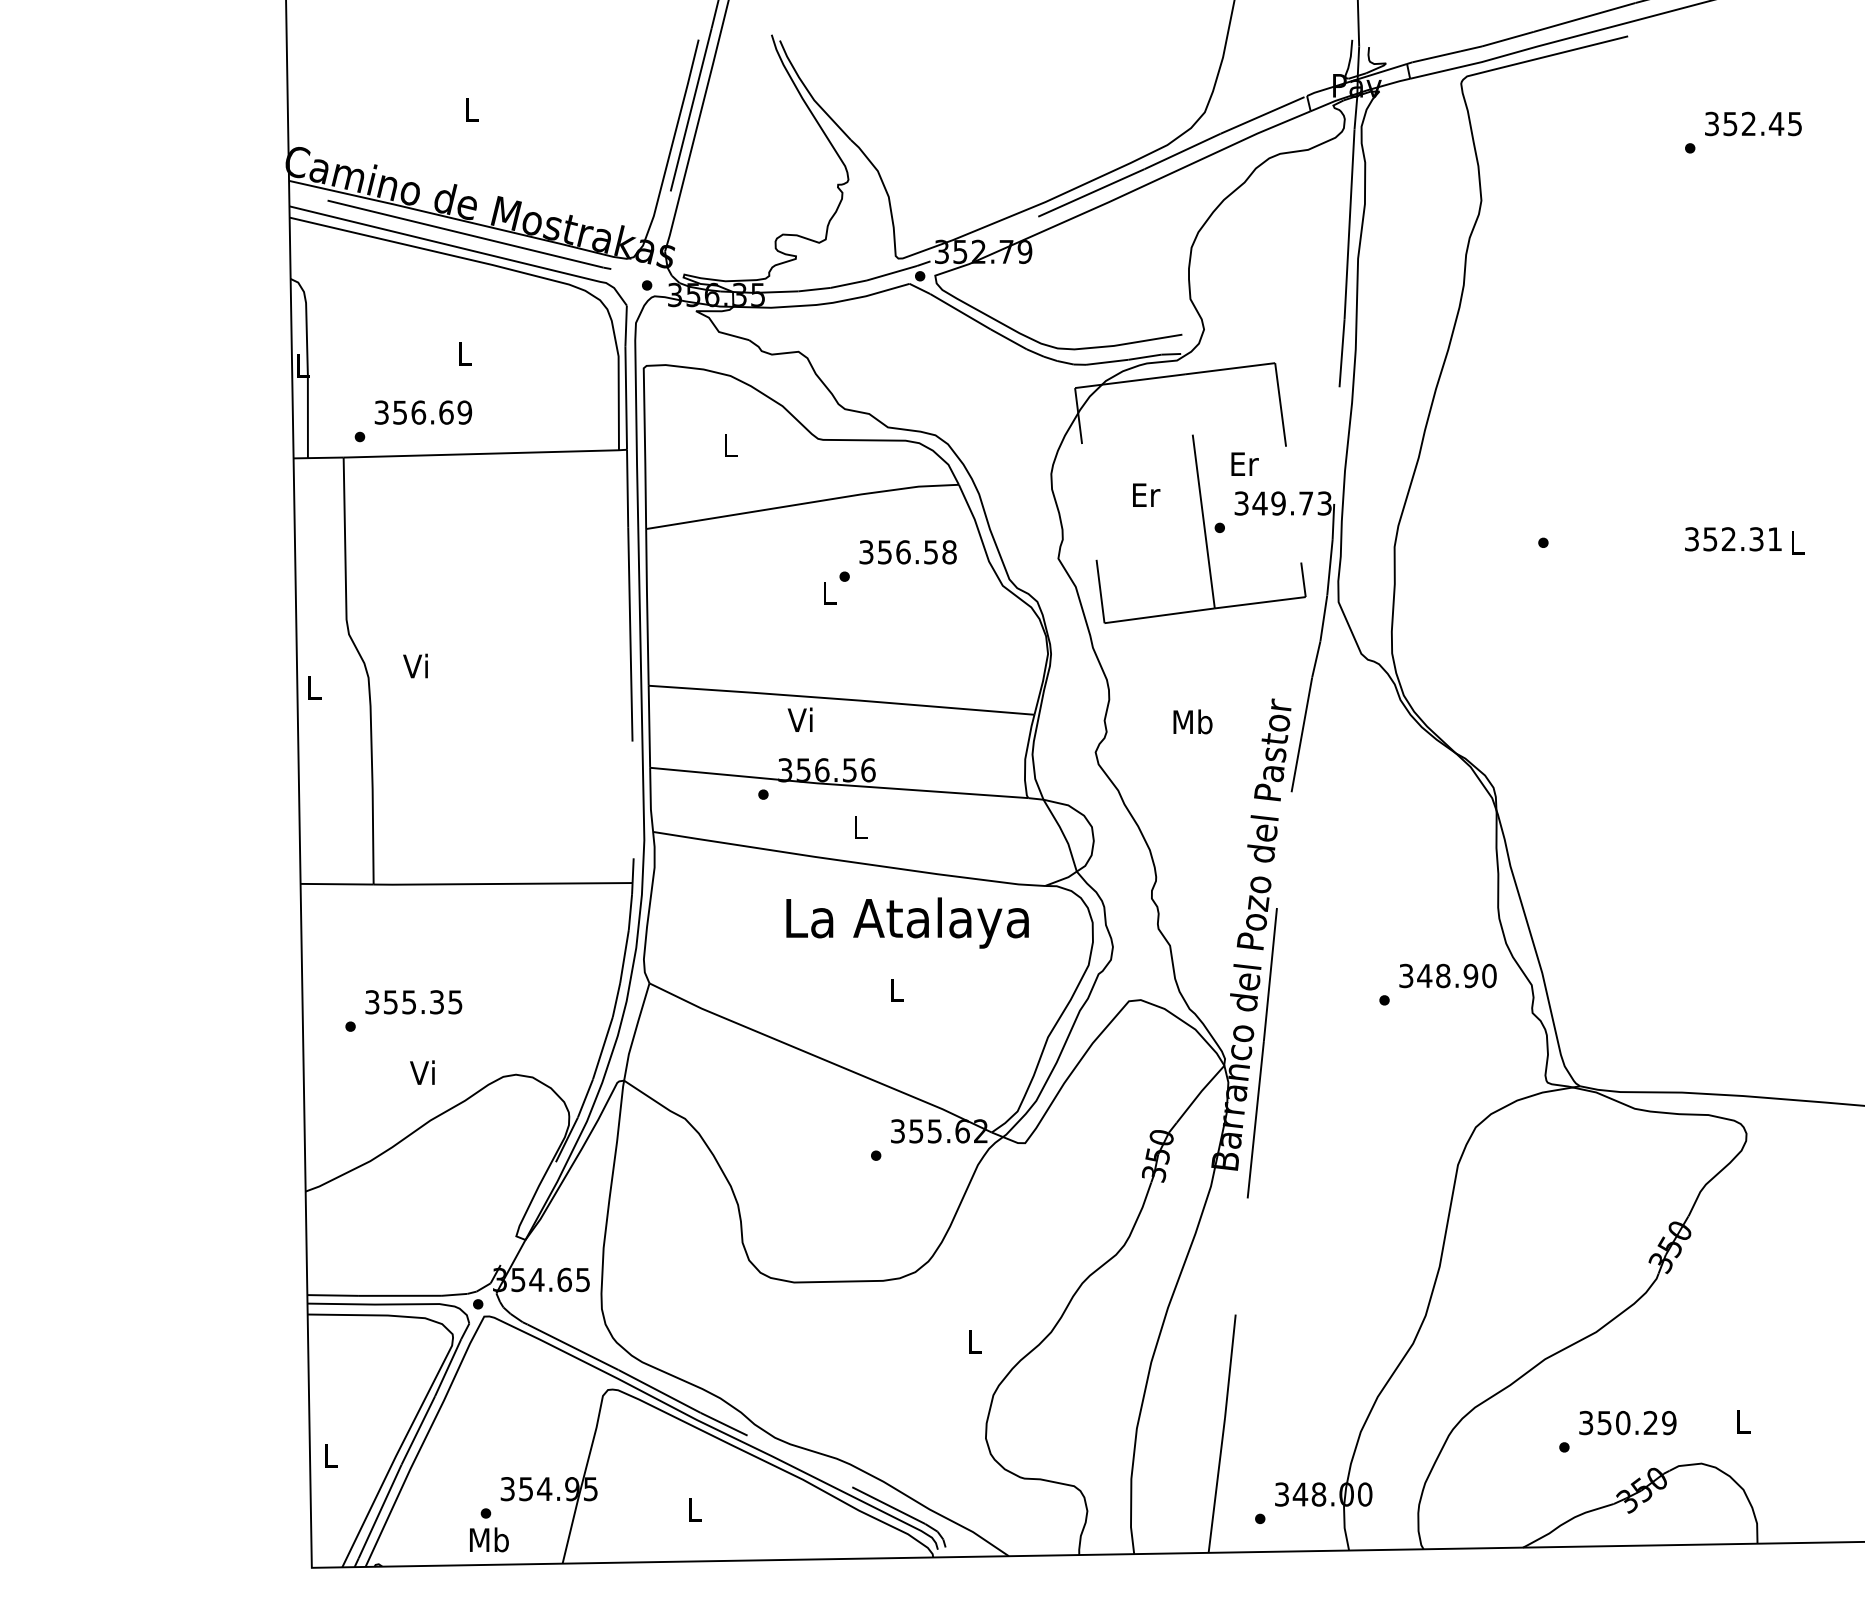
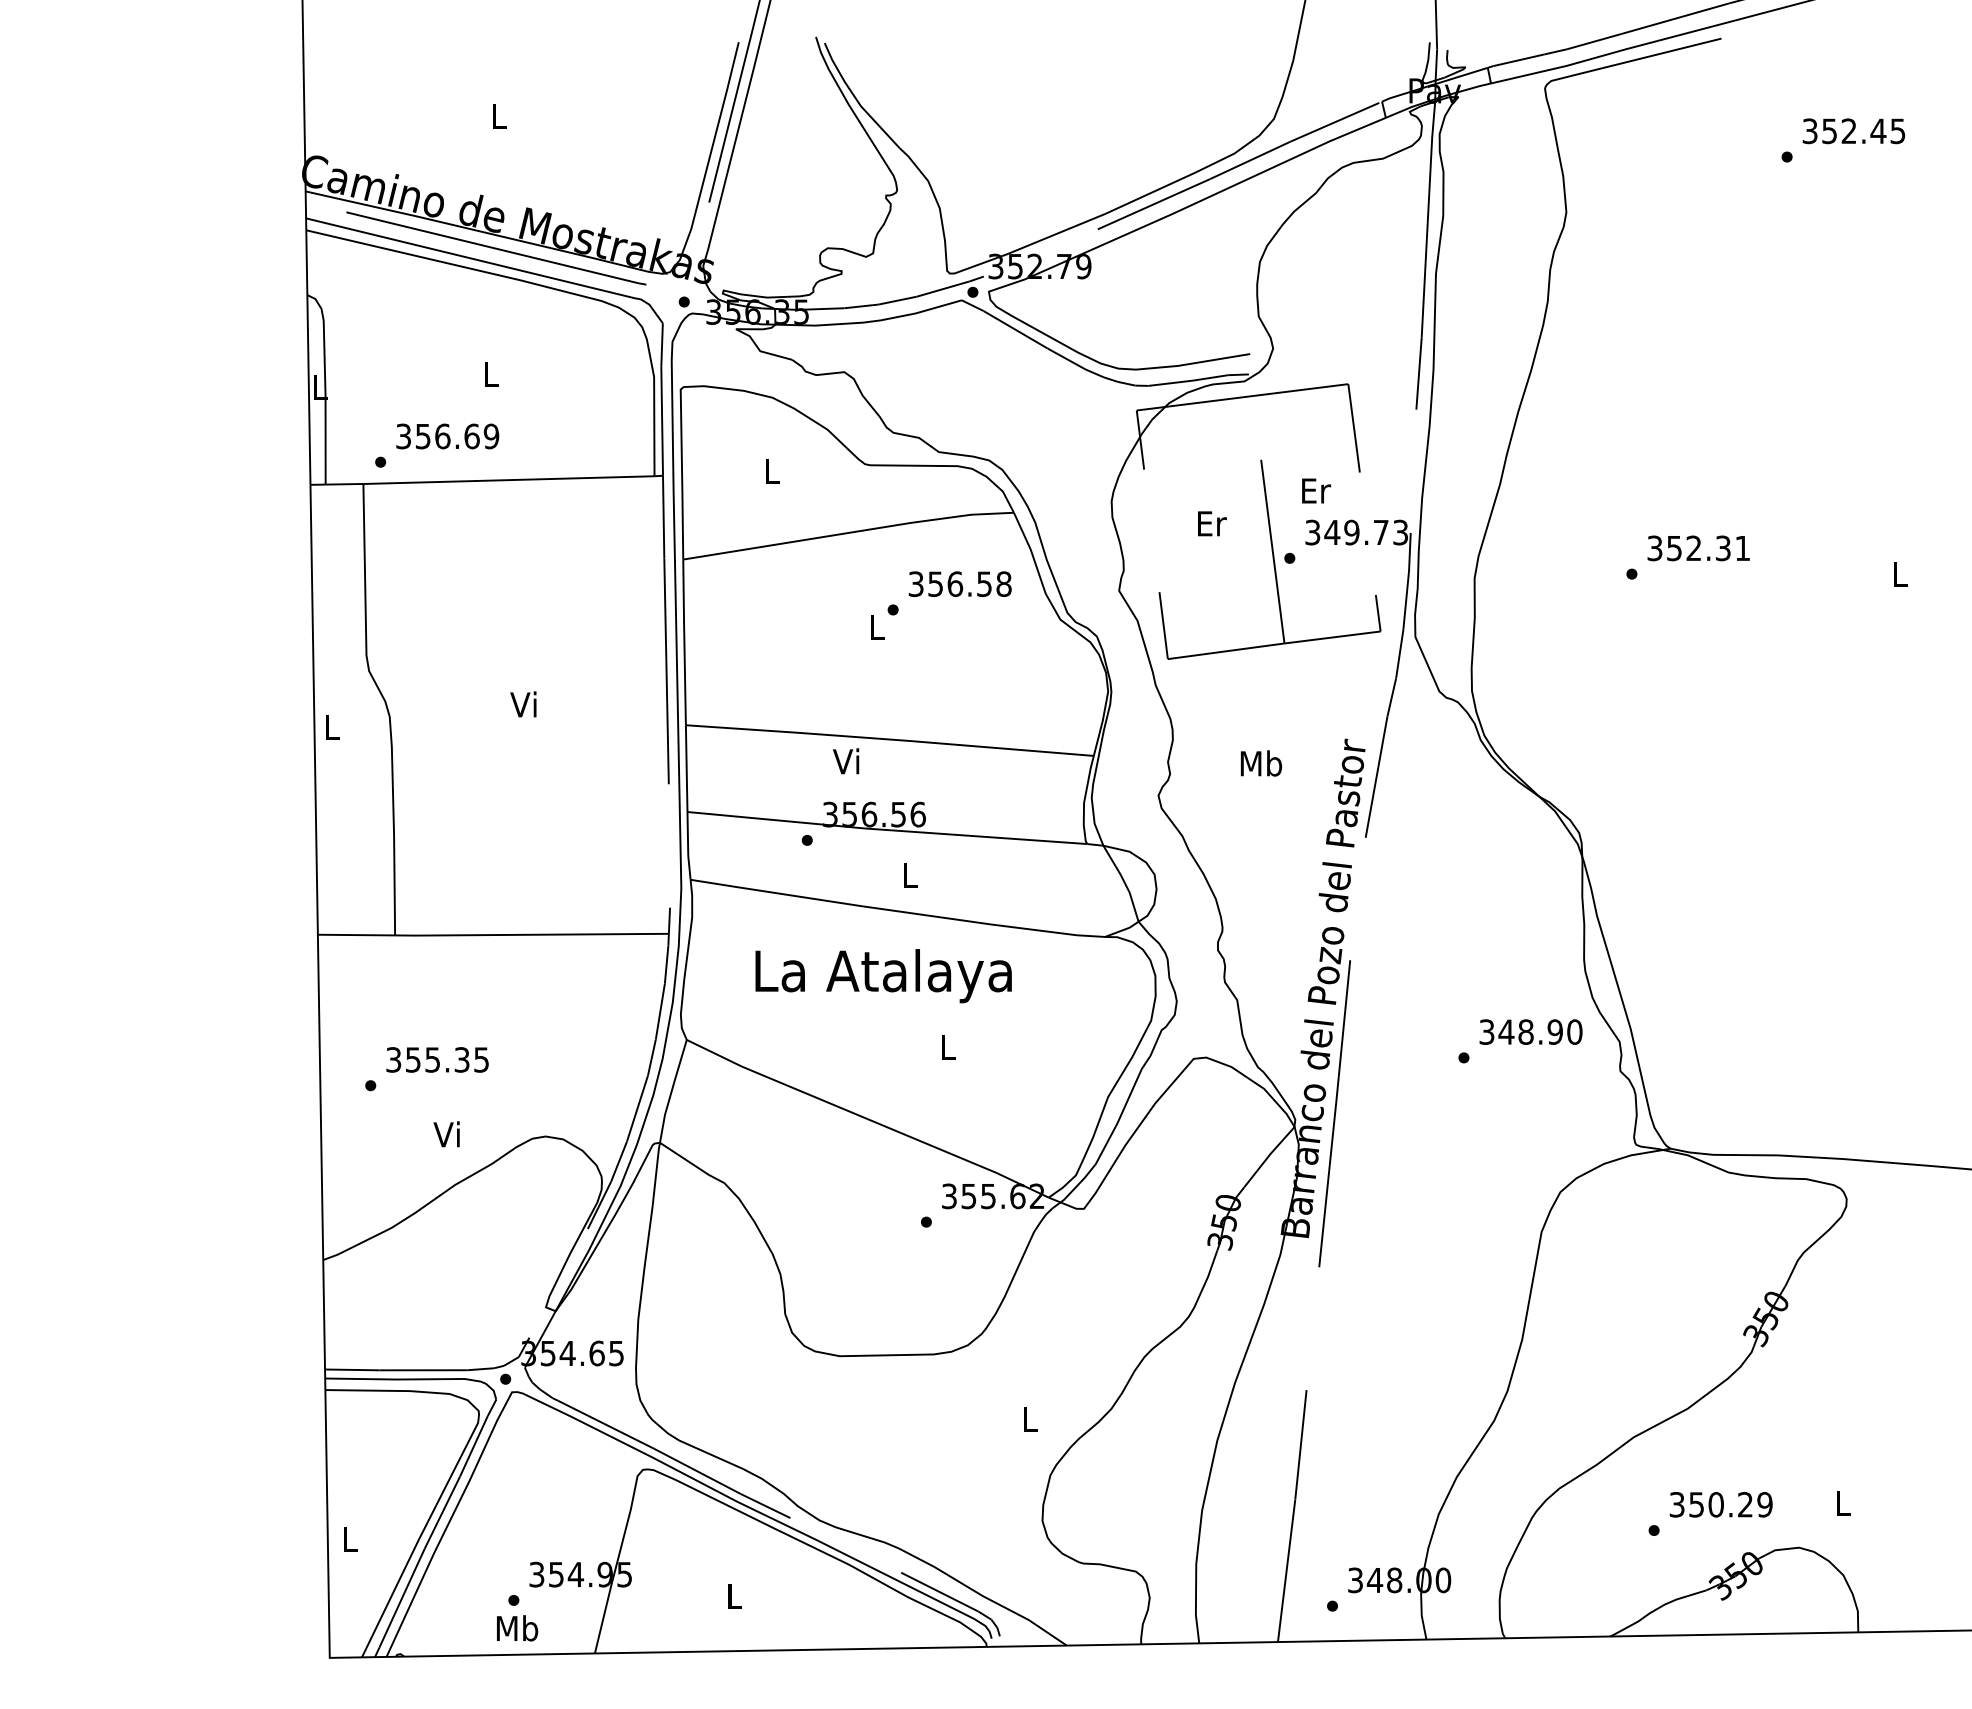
text: (1733, 539) -> (1698, 548), moved
text: (415, 666) -> (523, 704), moved
text: (907, 923) -> (883, 976), moved

